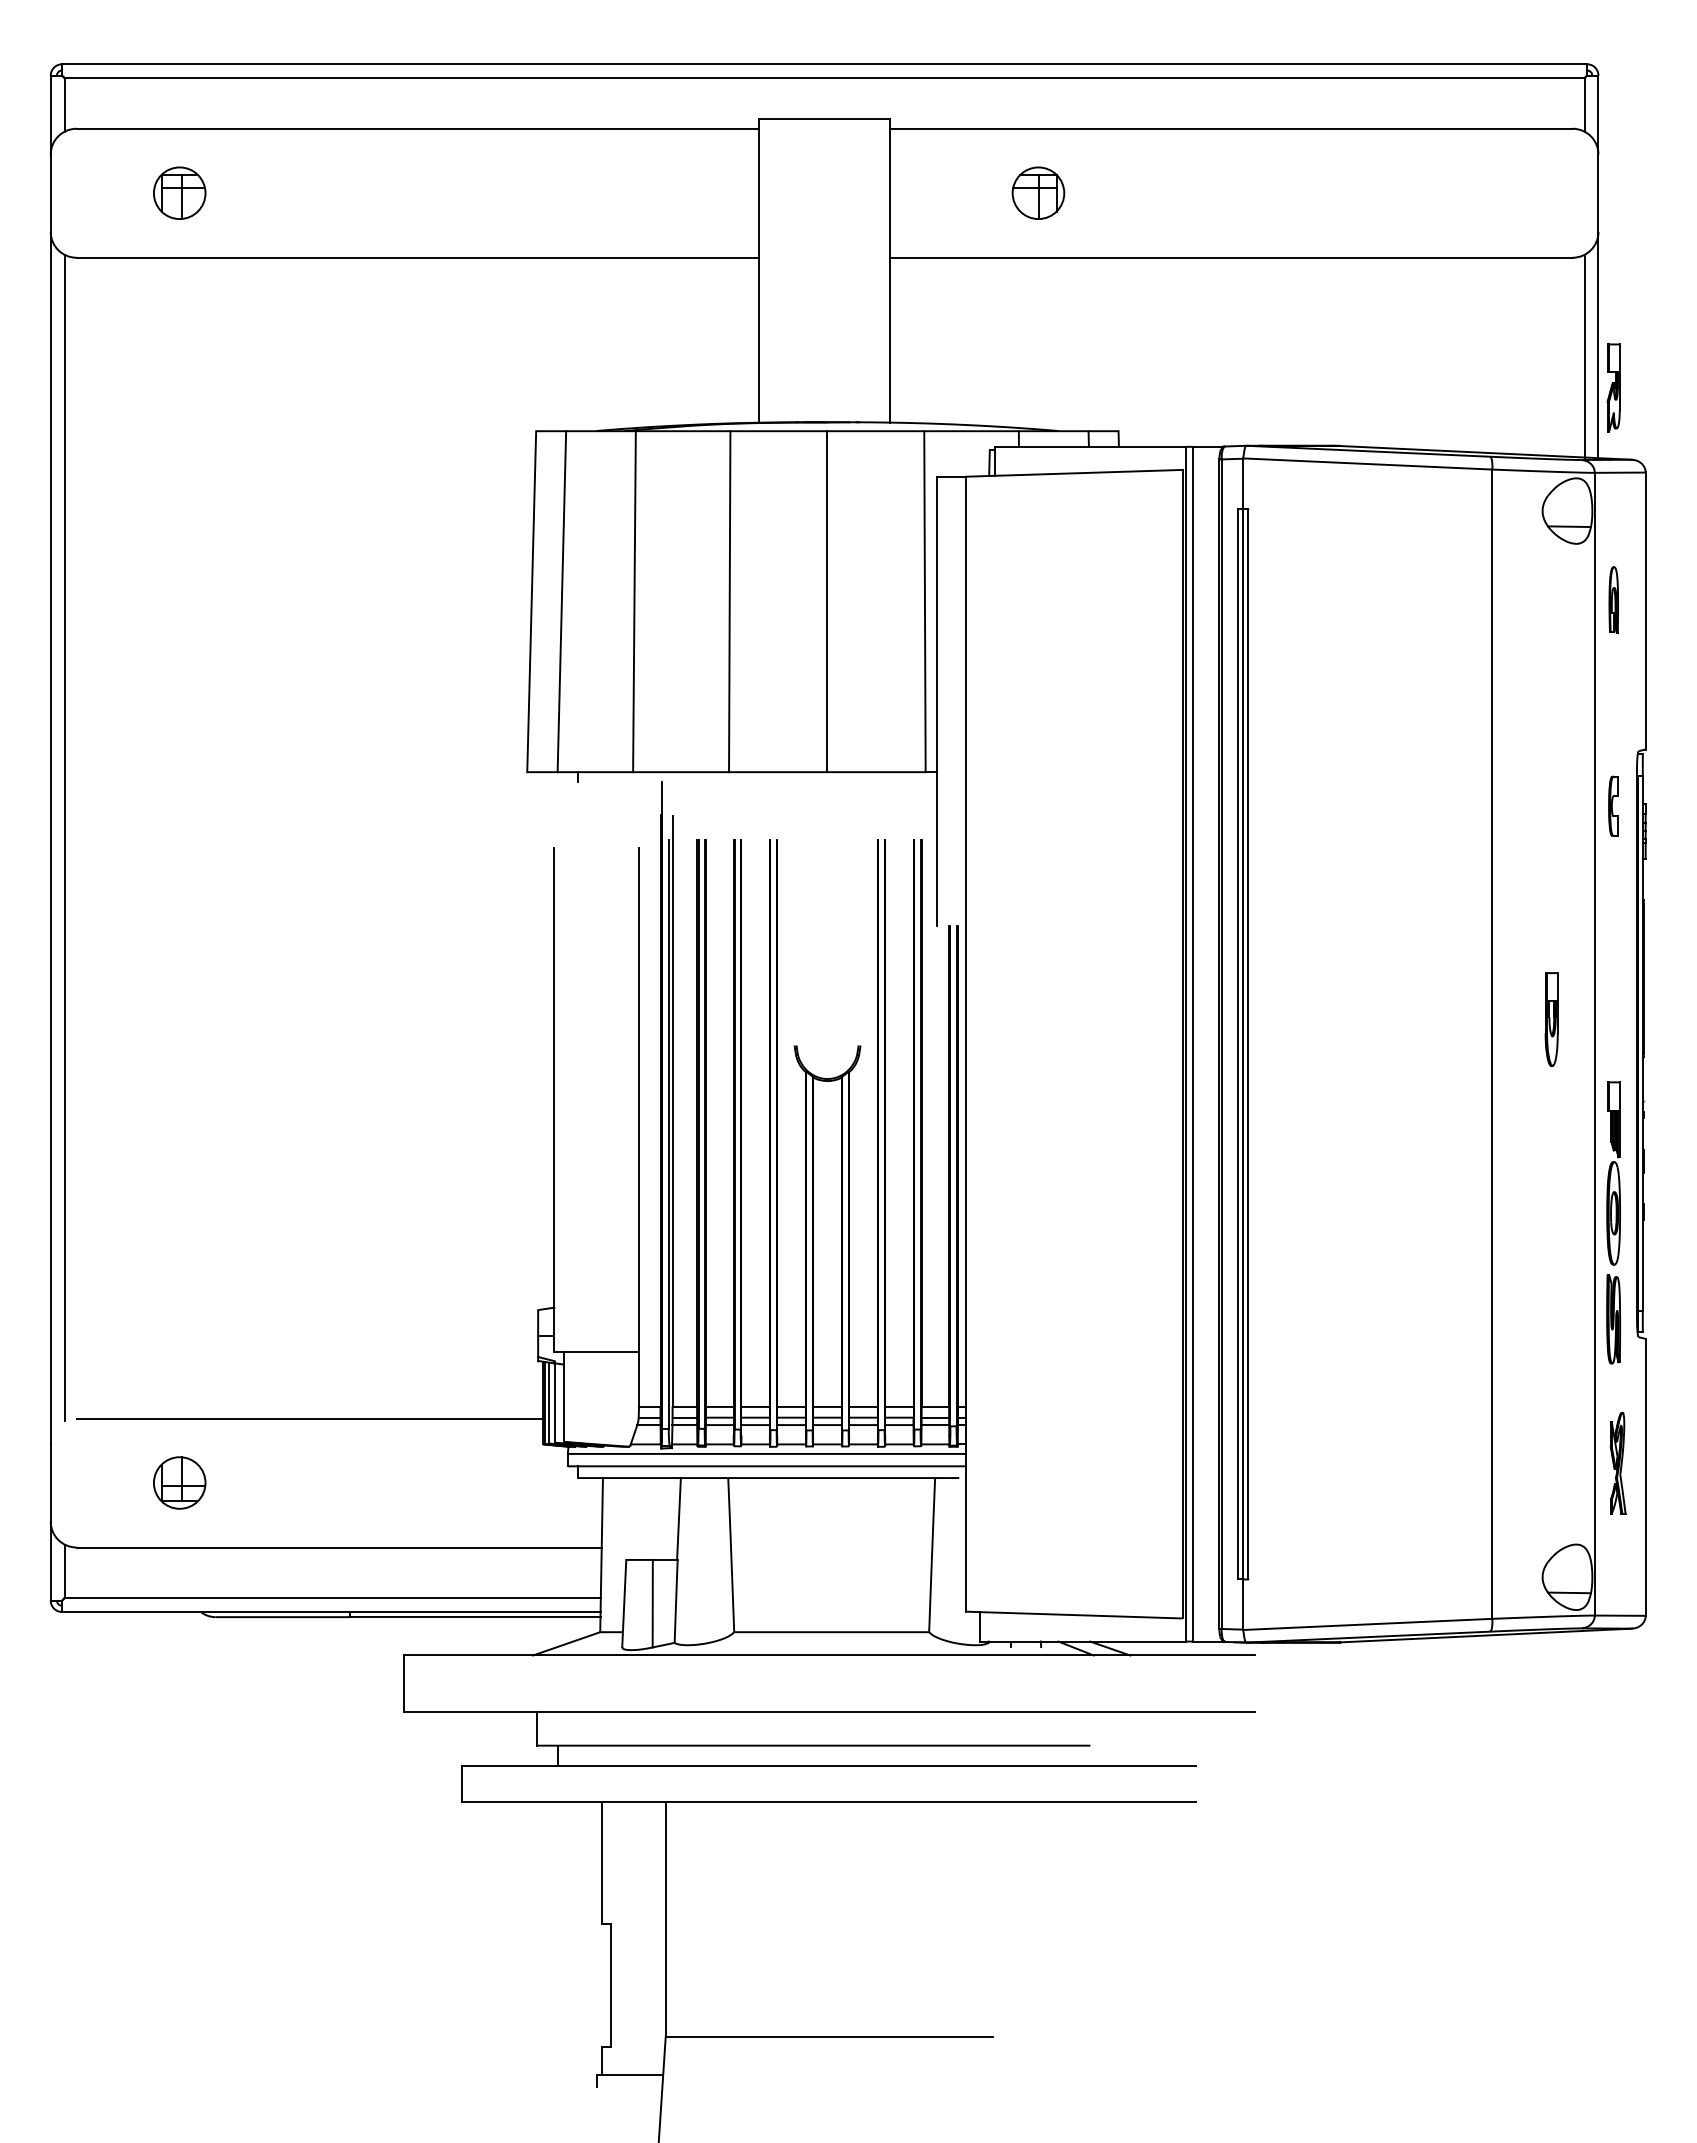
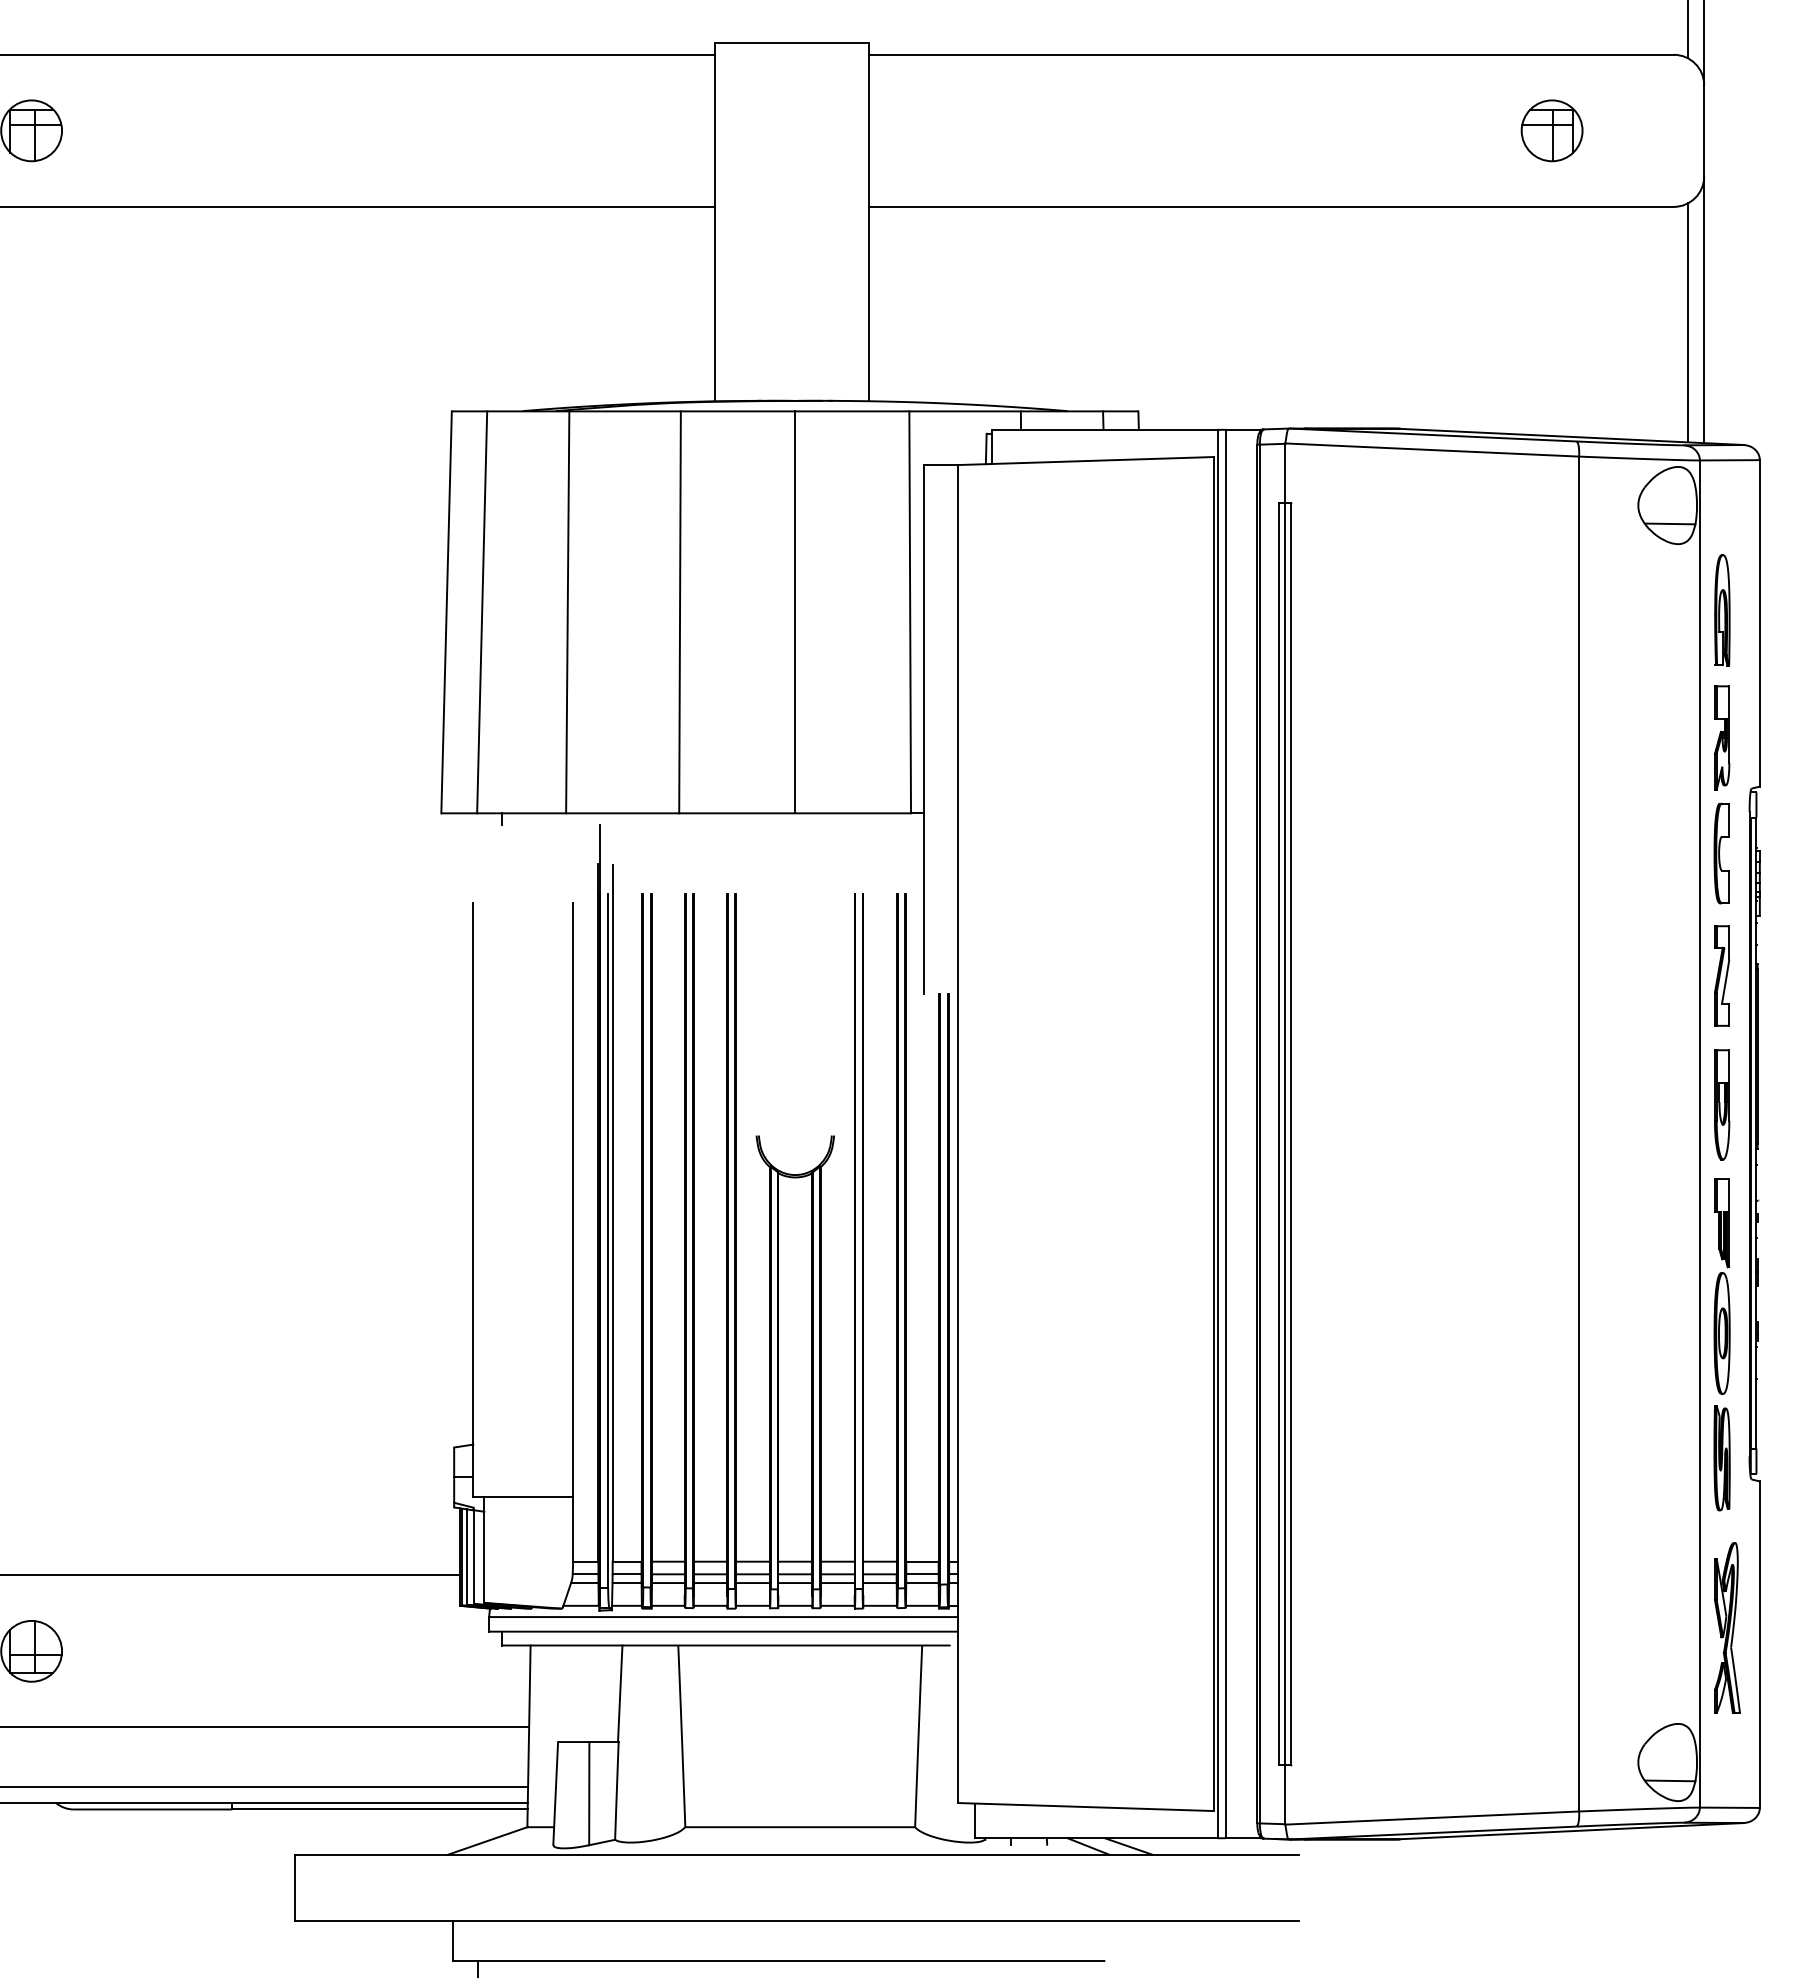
part: (1038, 192) -> (1552, 129), moved
part: (1613, 387) -> (1721, 737), moved
part: (1613, 599) -> (1721, 609), size x1.43
part: (1613, 806) -> (1721, 853), size x1.43
part: (1613, 910) -> (1721, 976), added
part: (1551, 1019) -> (1721, 1104), moved
part: (1617, 1463) -> (1726, 1628), size x1.43

